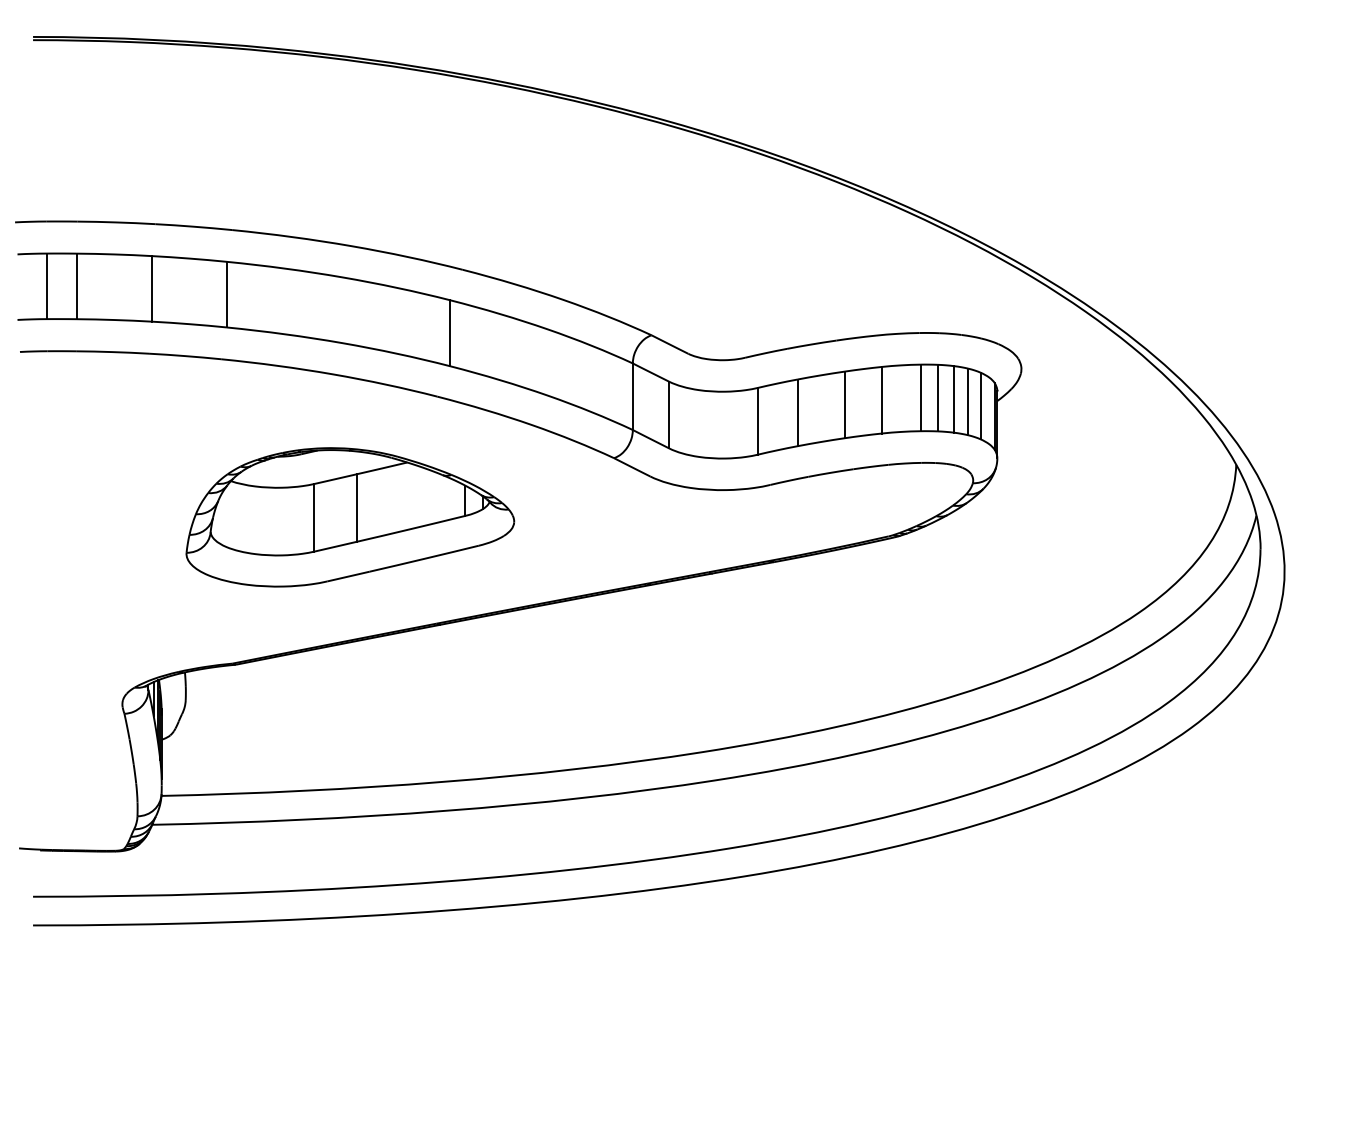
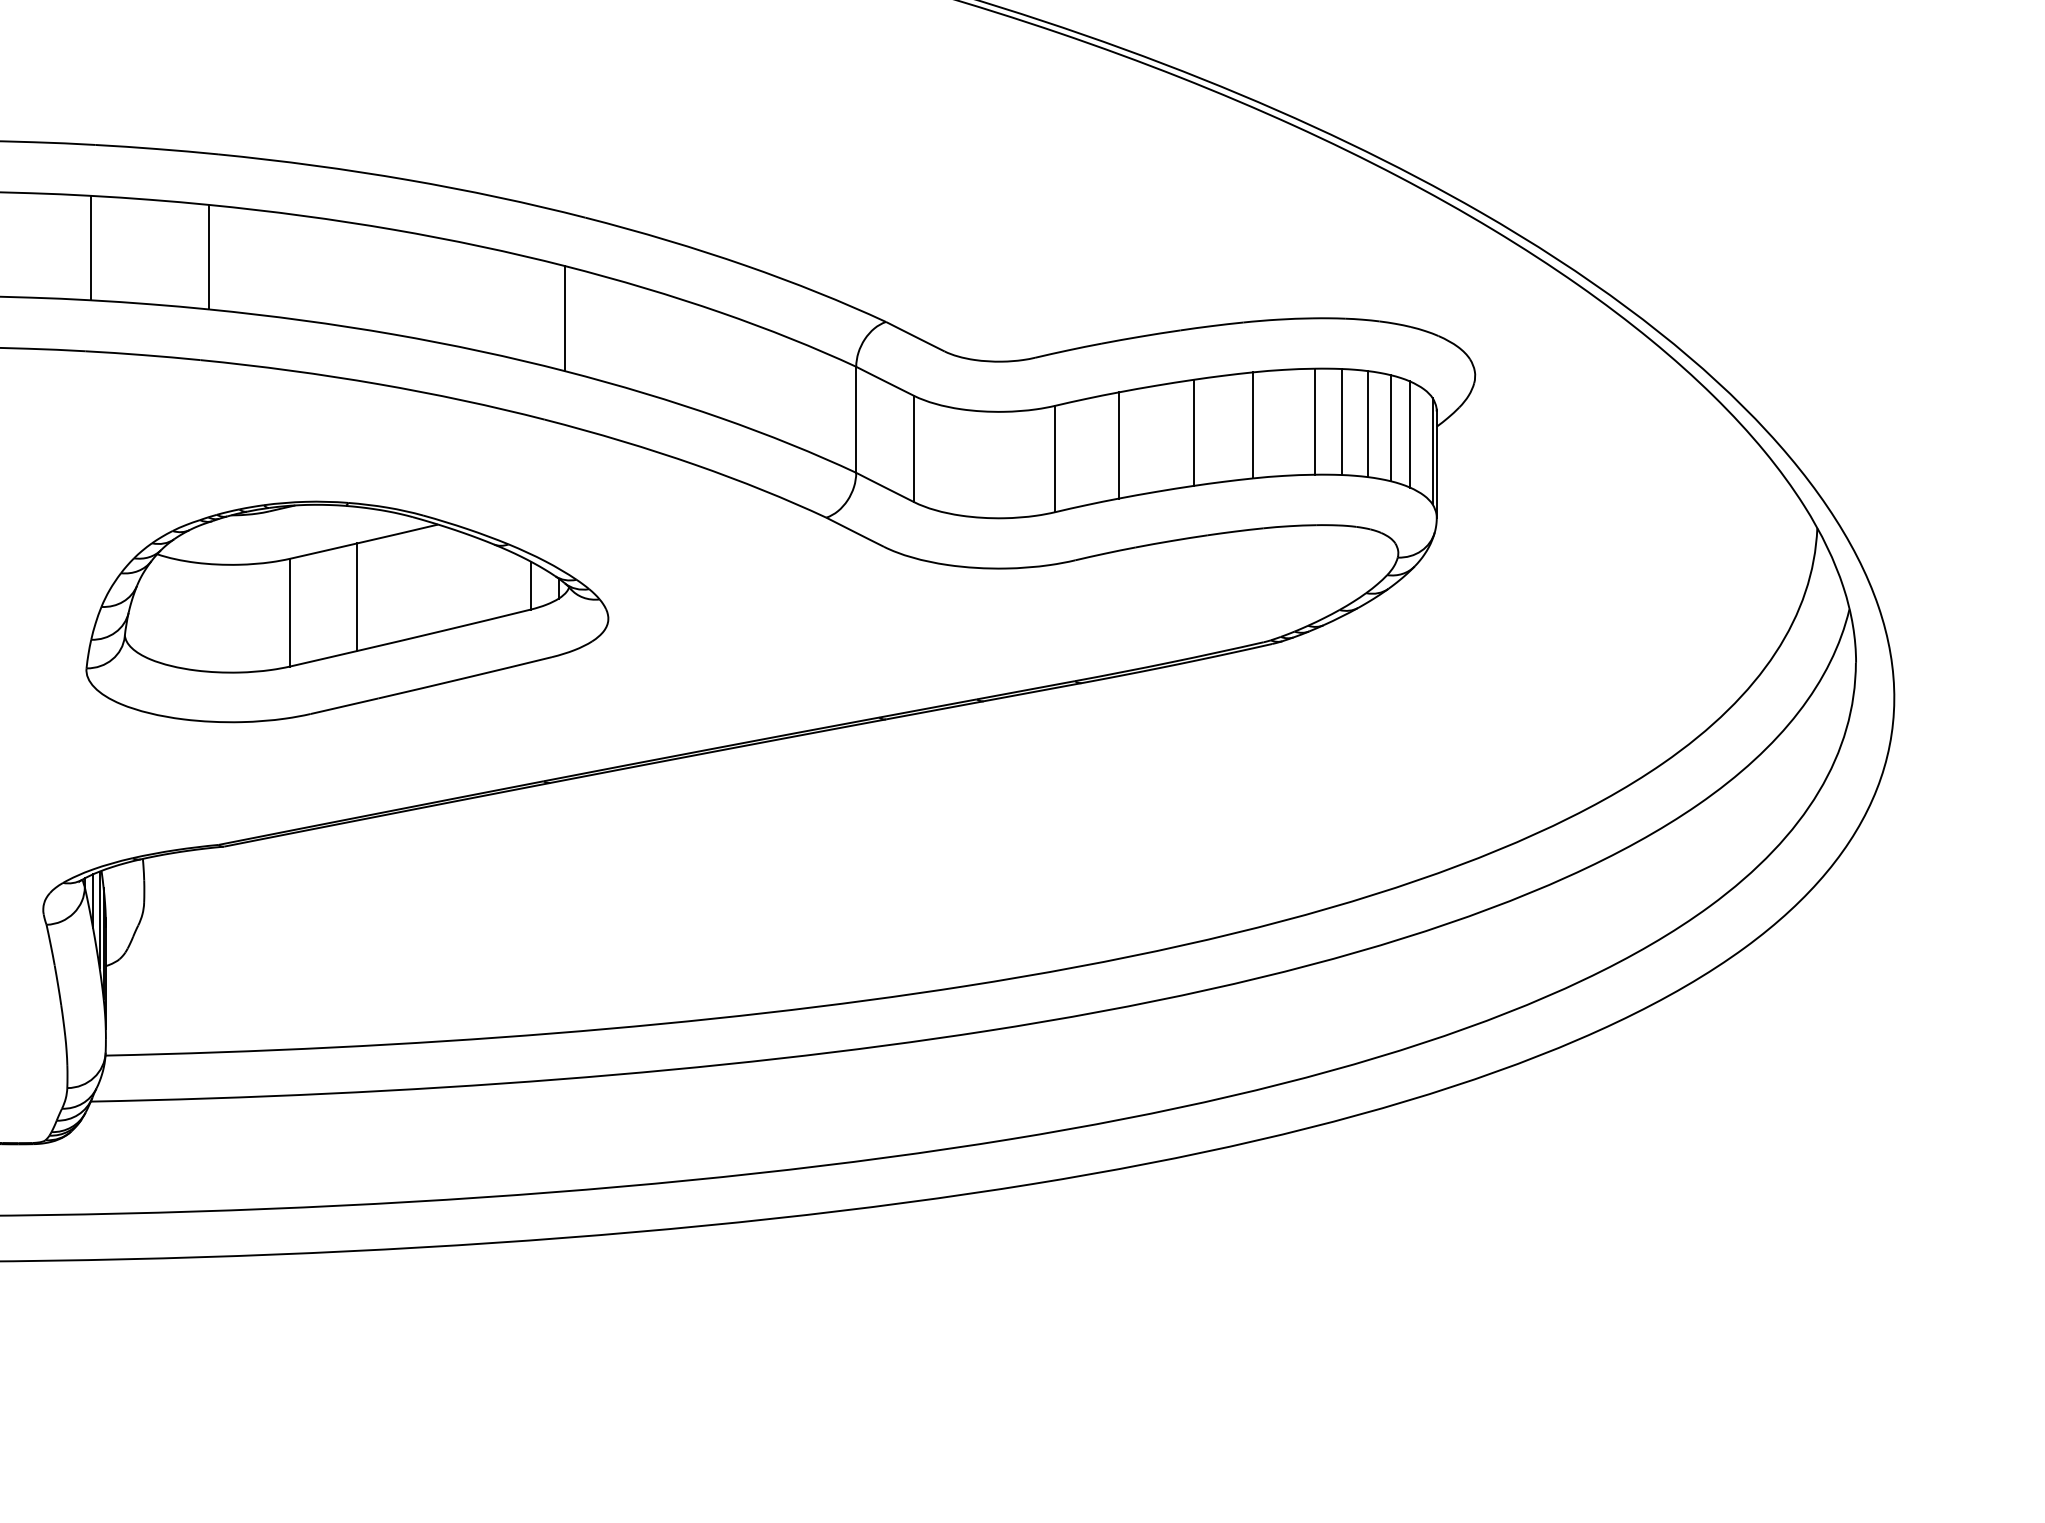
part: (350, 517) -> (347, 612), moved

